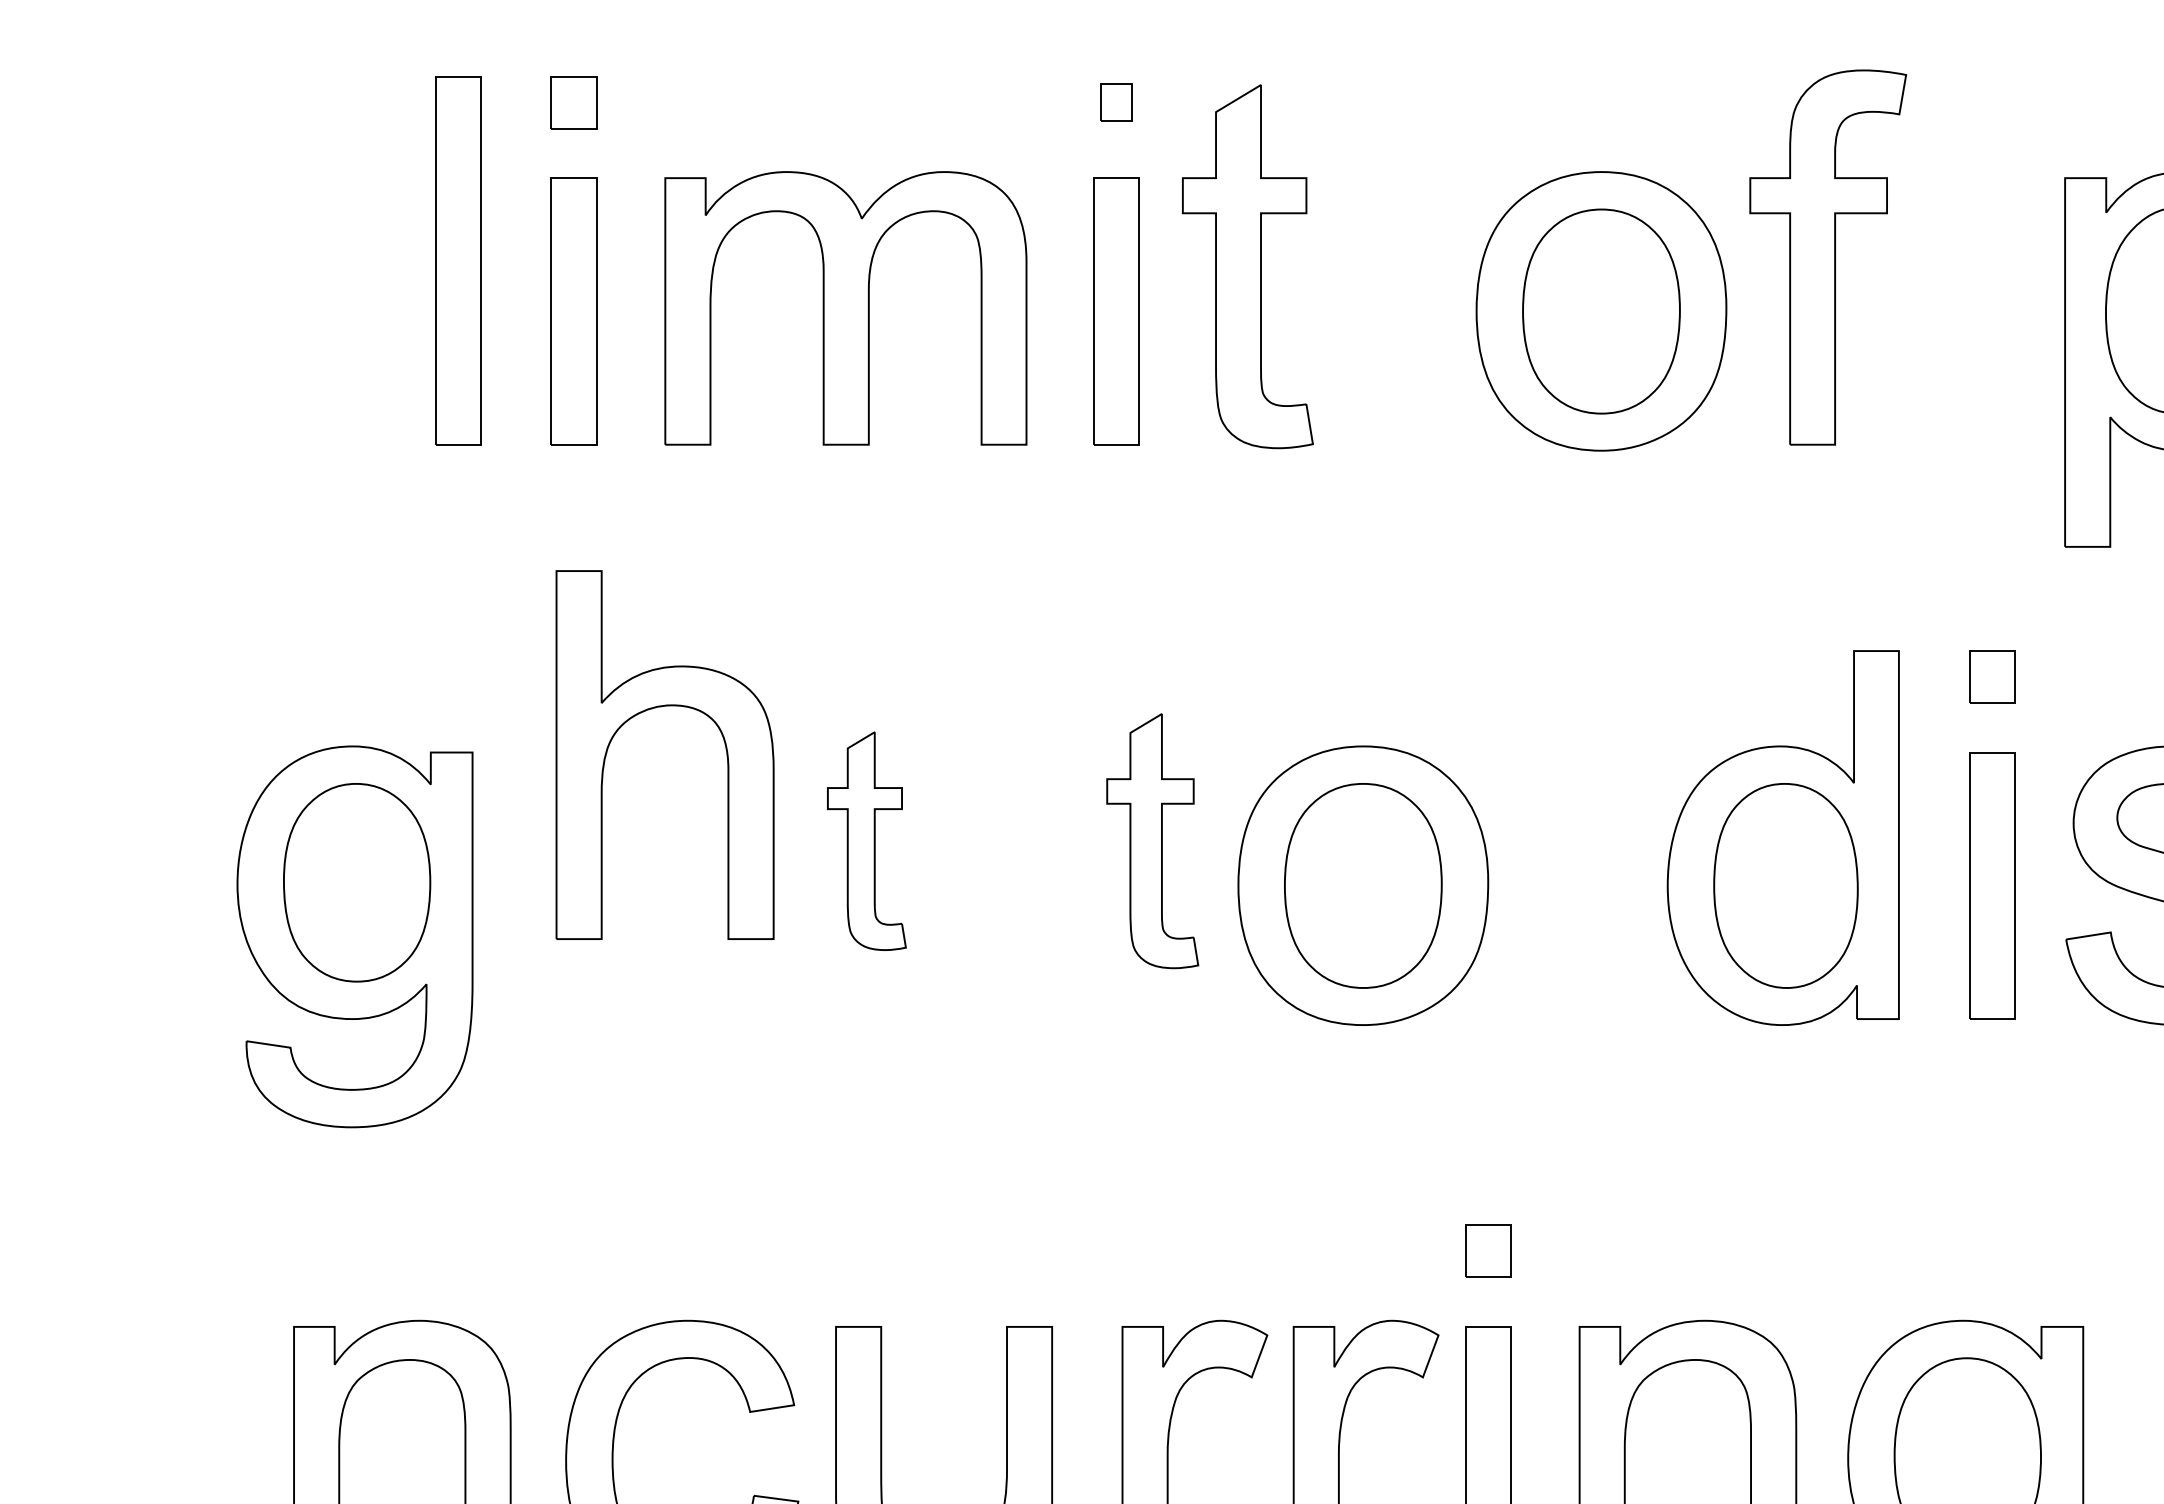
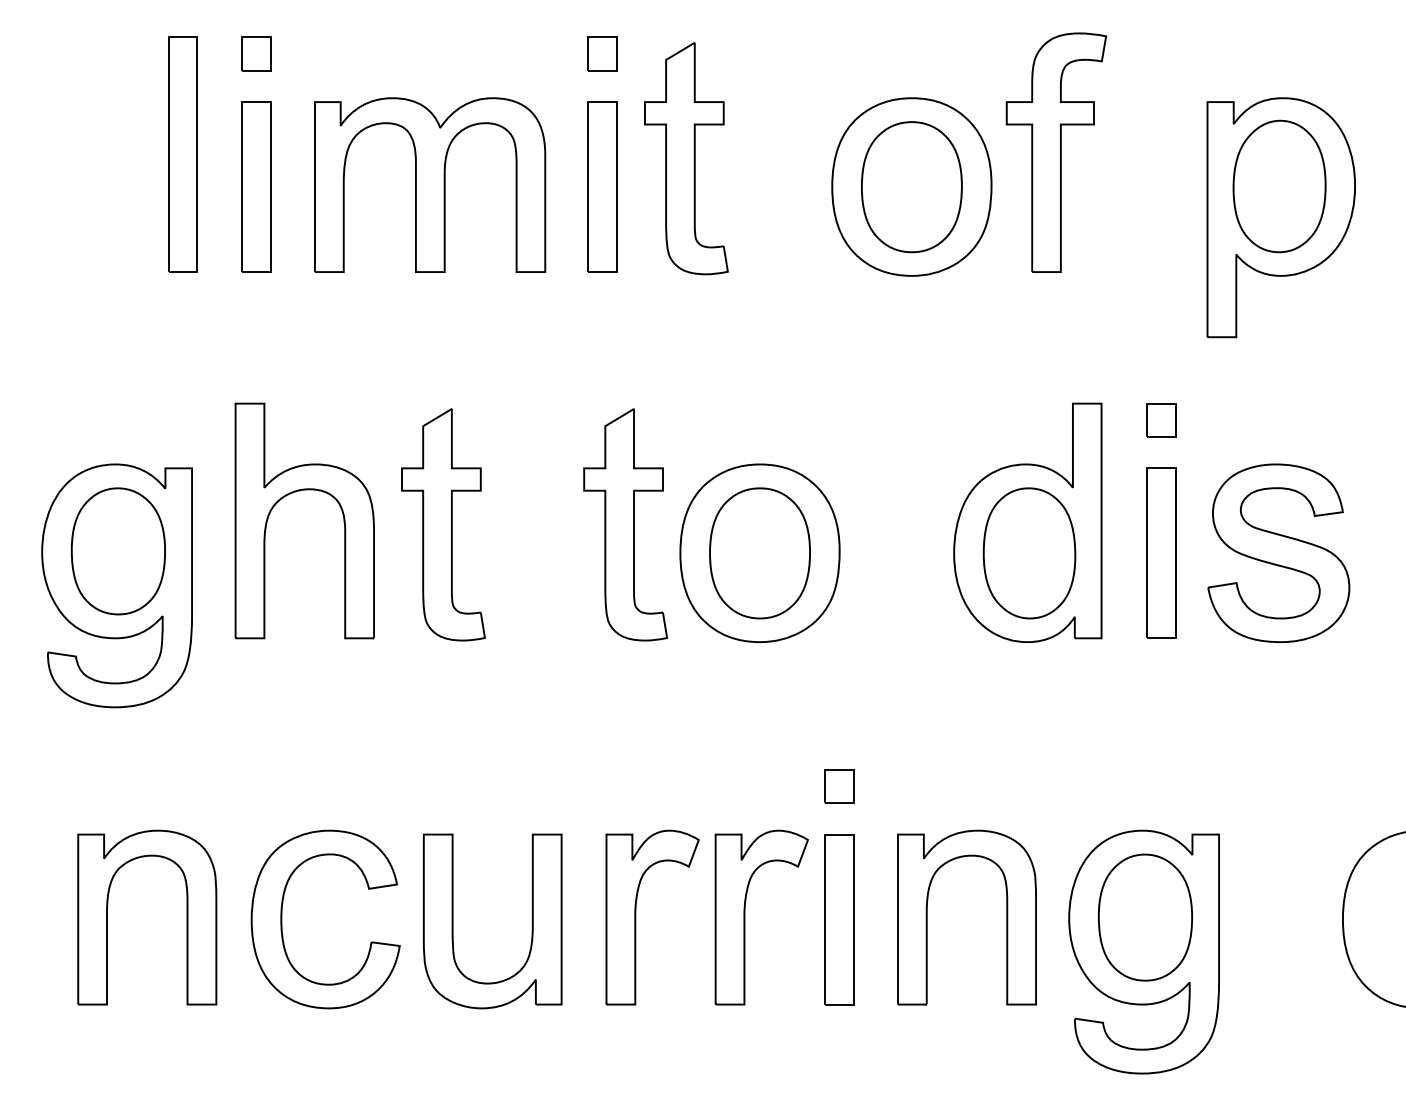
part: (1116, 101) -> (602, 53), size x1.43
part: (652, 710) -> (296, 492), moved
part: (866, 840) -> (443, 524), size x1.67
part: (1152, 840) -> (625, 524), size x1.43

